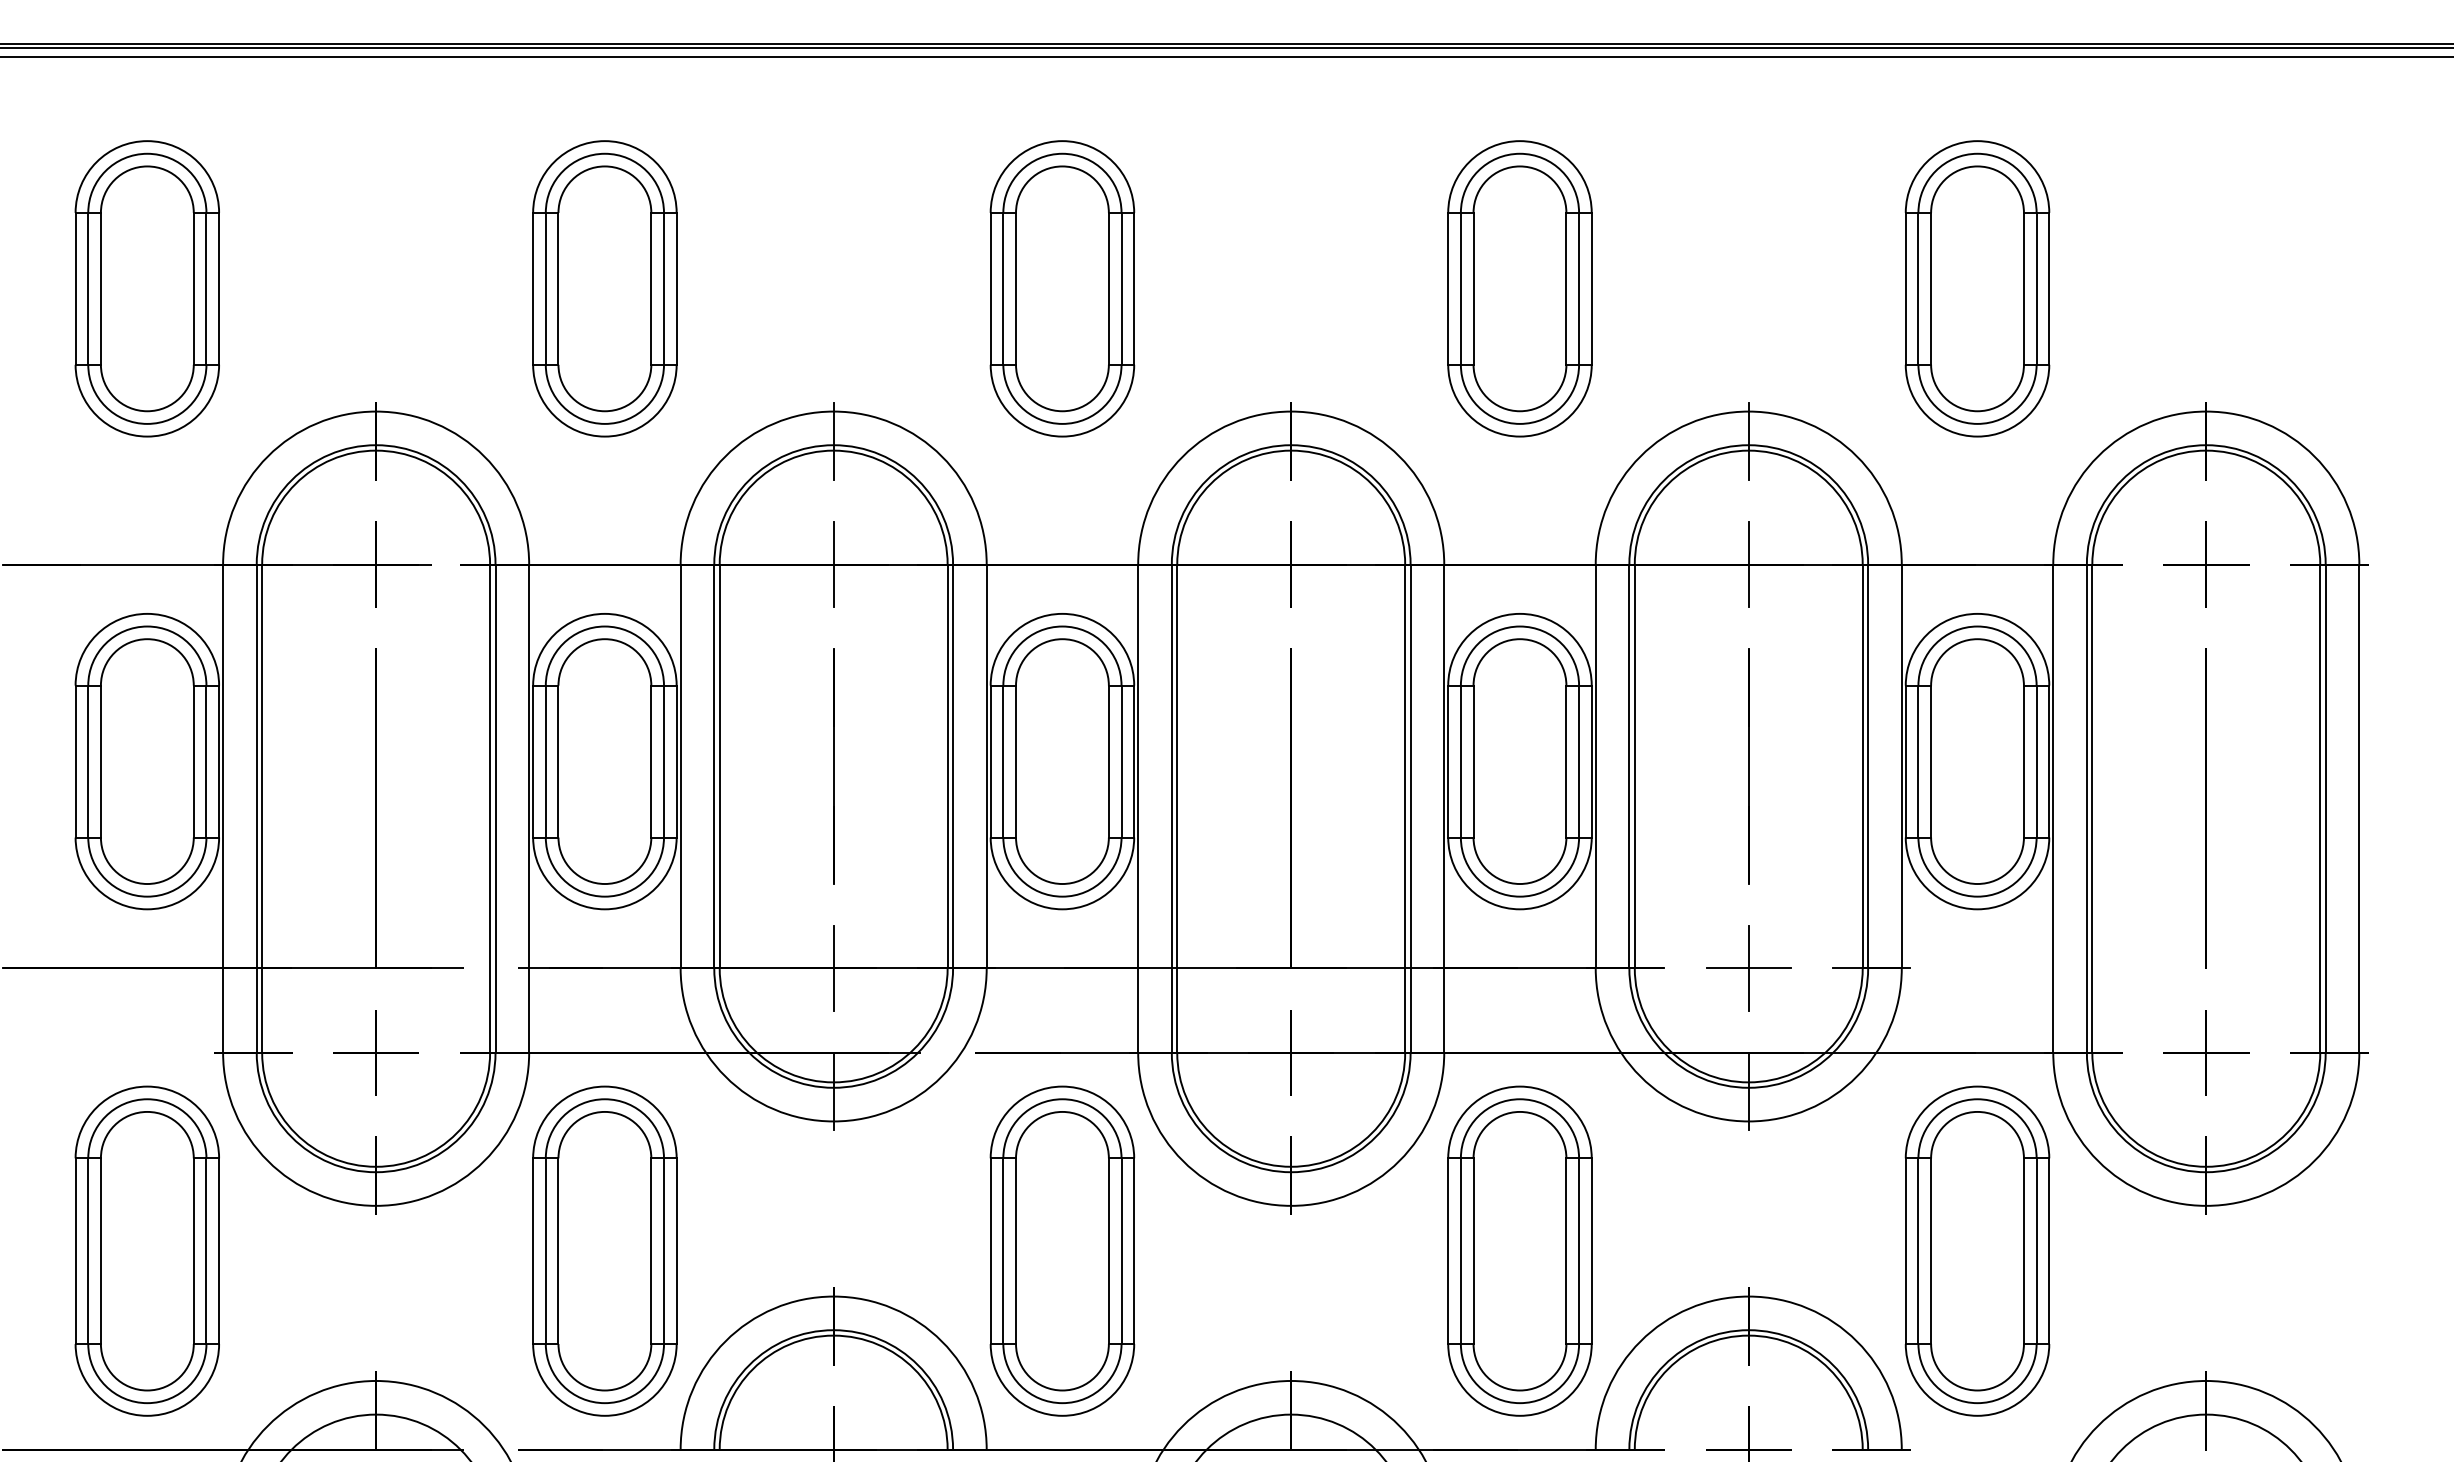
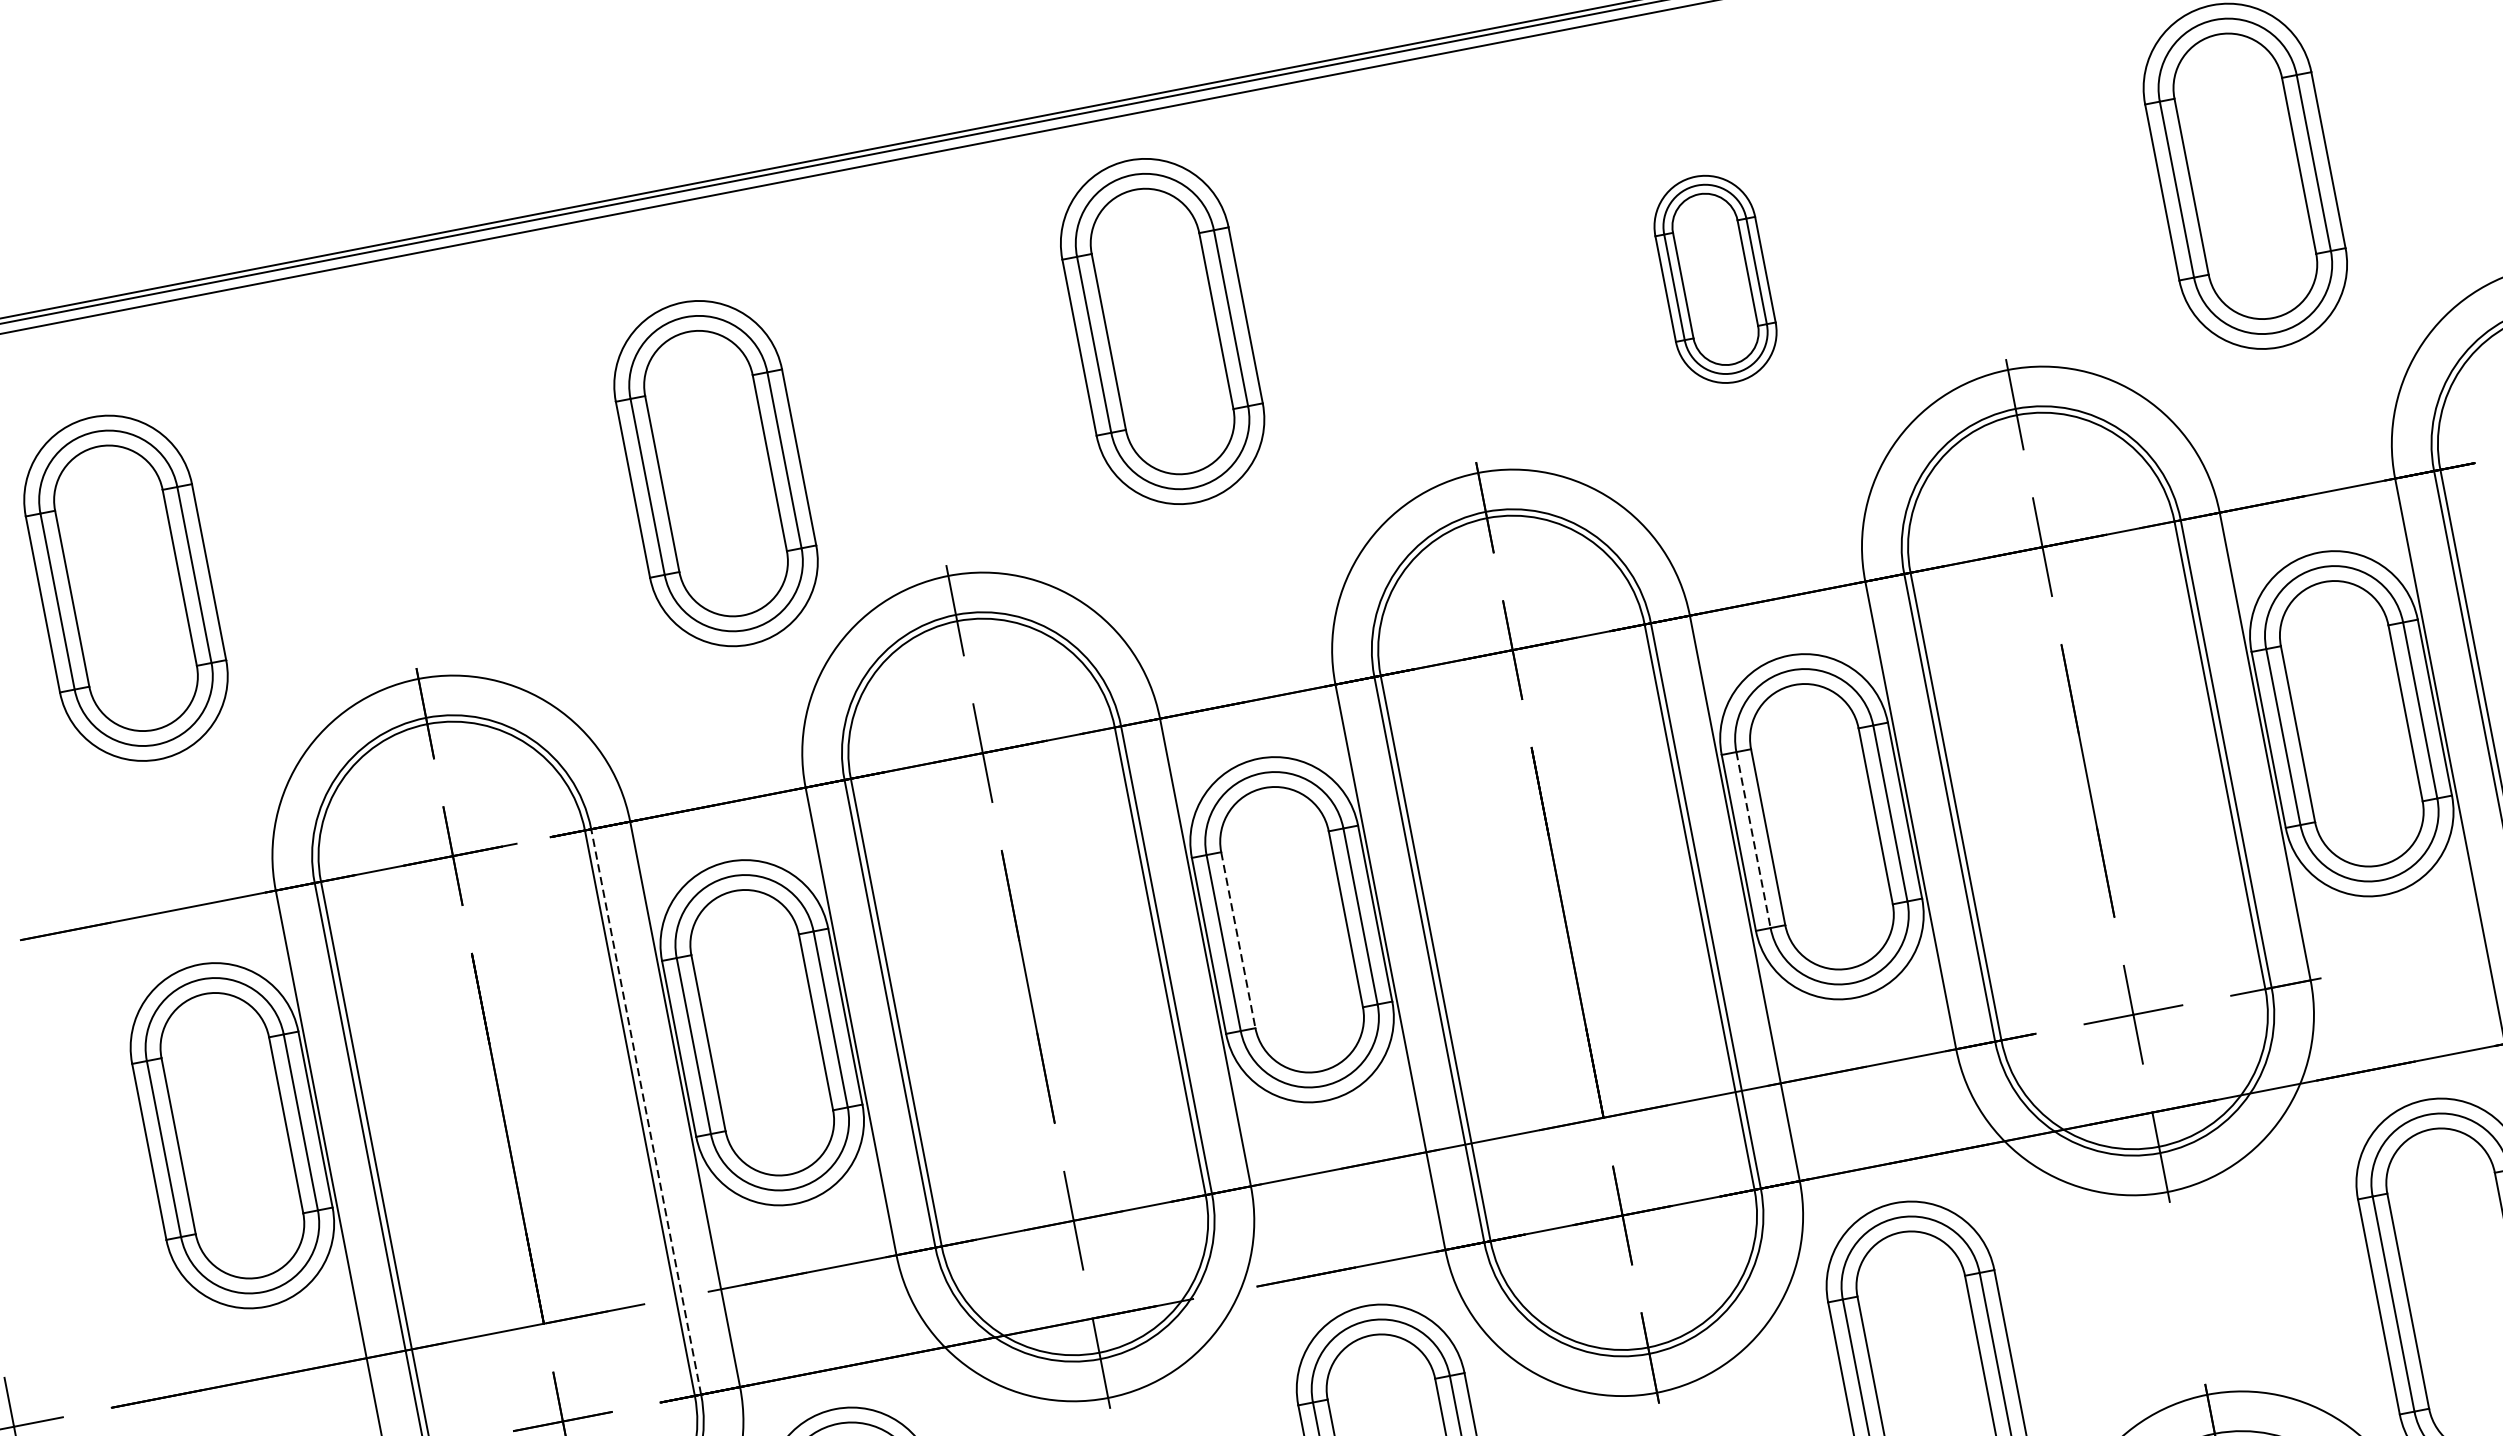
part: (604, 288) -> (715, 473), moved
part: (1062, 288) -> (1162, 331), moved
part: (1519, 288) -> (1714, 279), size x0.6
line: (1016, 761) -> (1238, 939), solid -> dashed
line: (1460, 761) -> (1753, 840), solid -> dashed
line: (495, 808) -> (646, 1111), solid -> dashed

